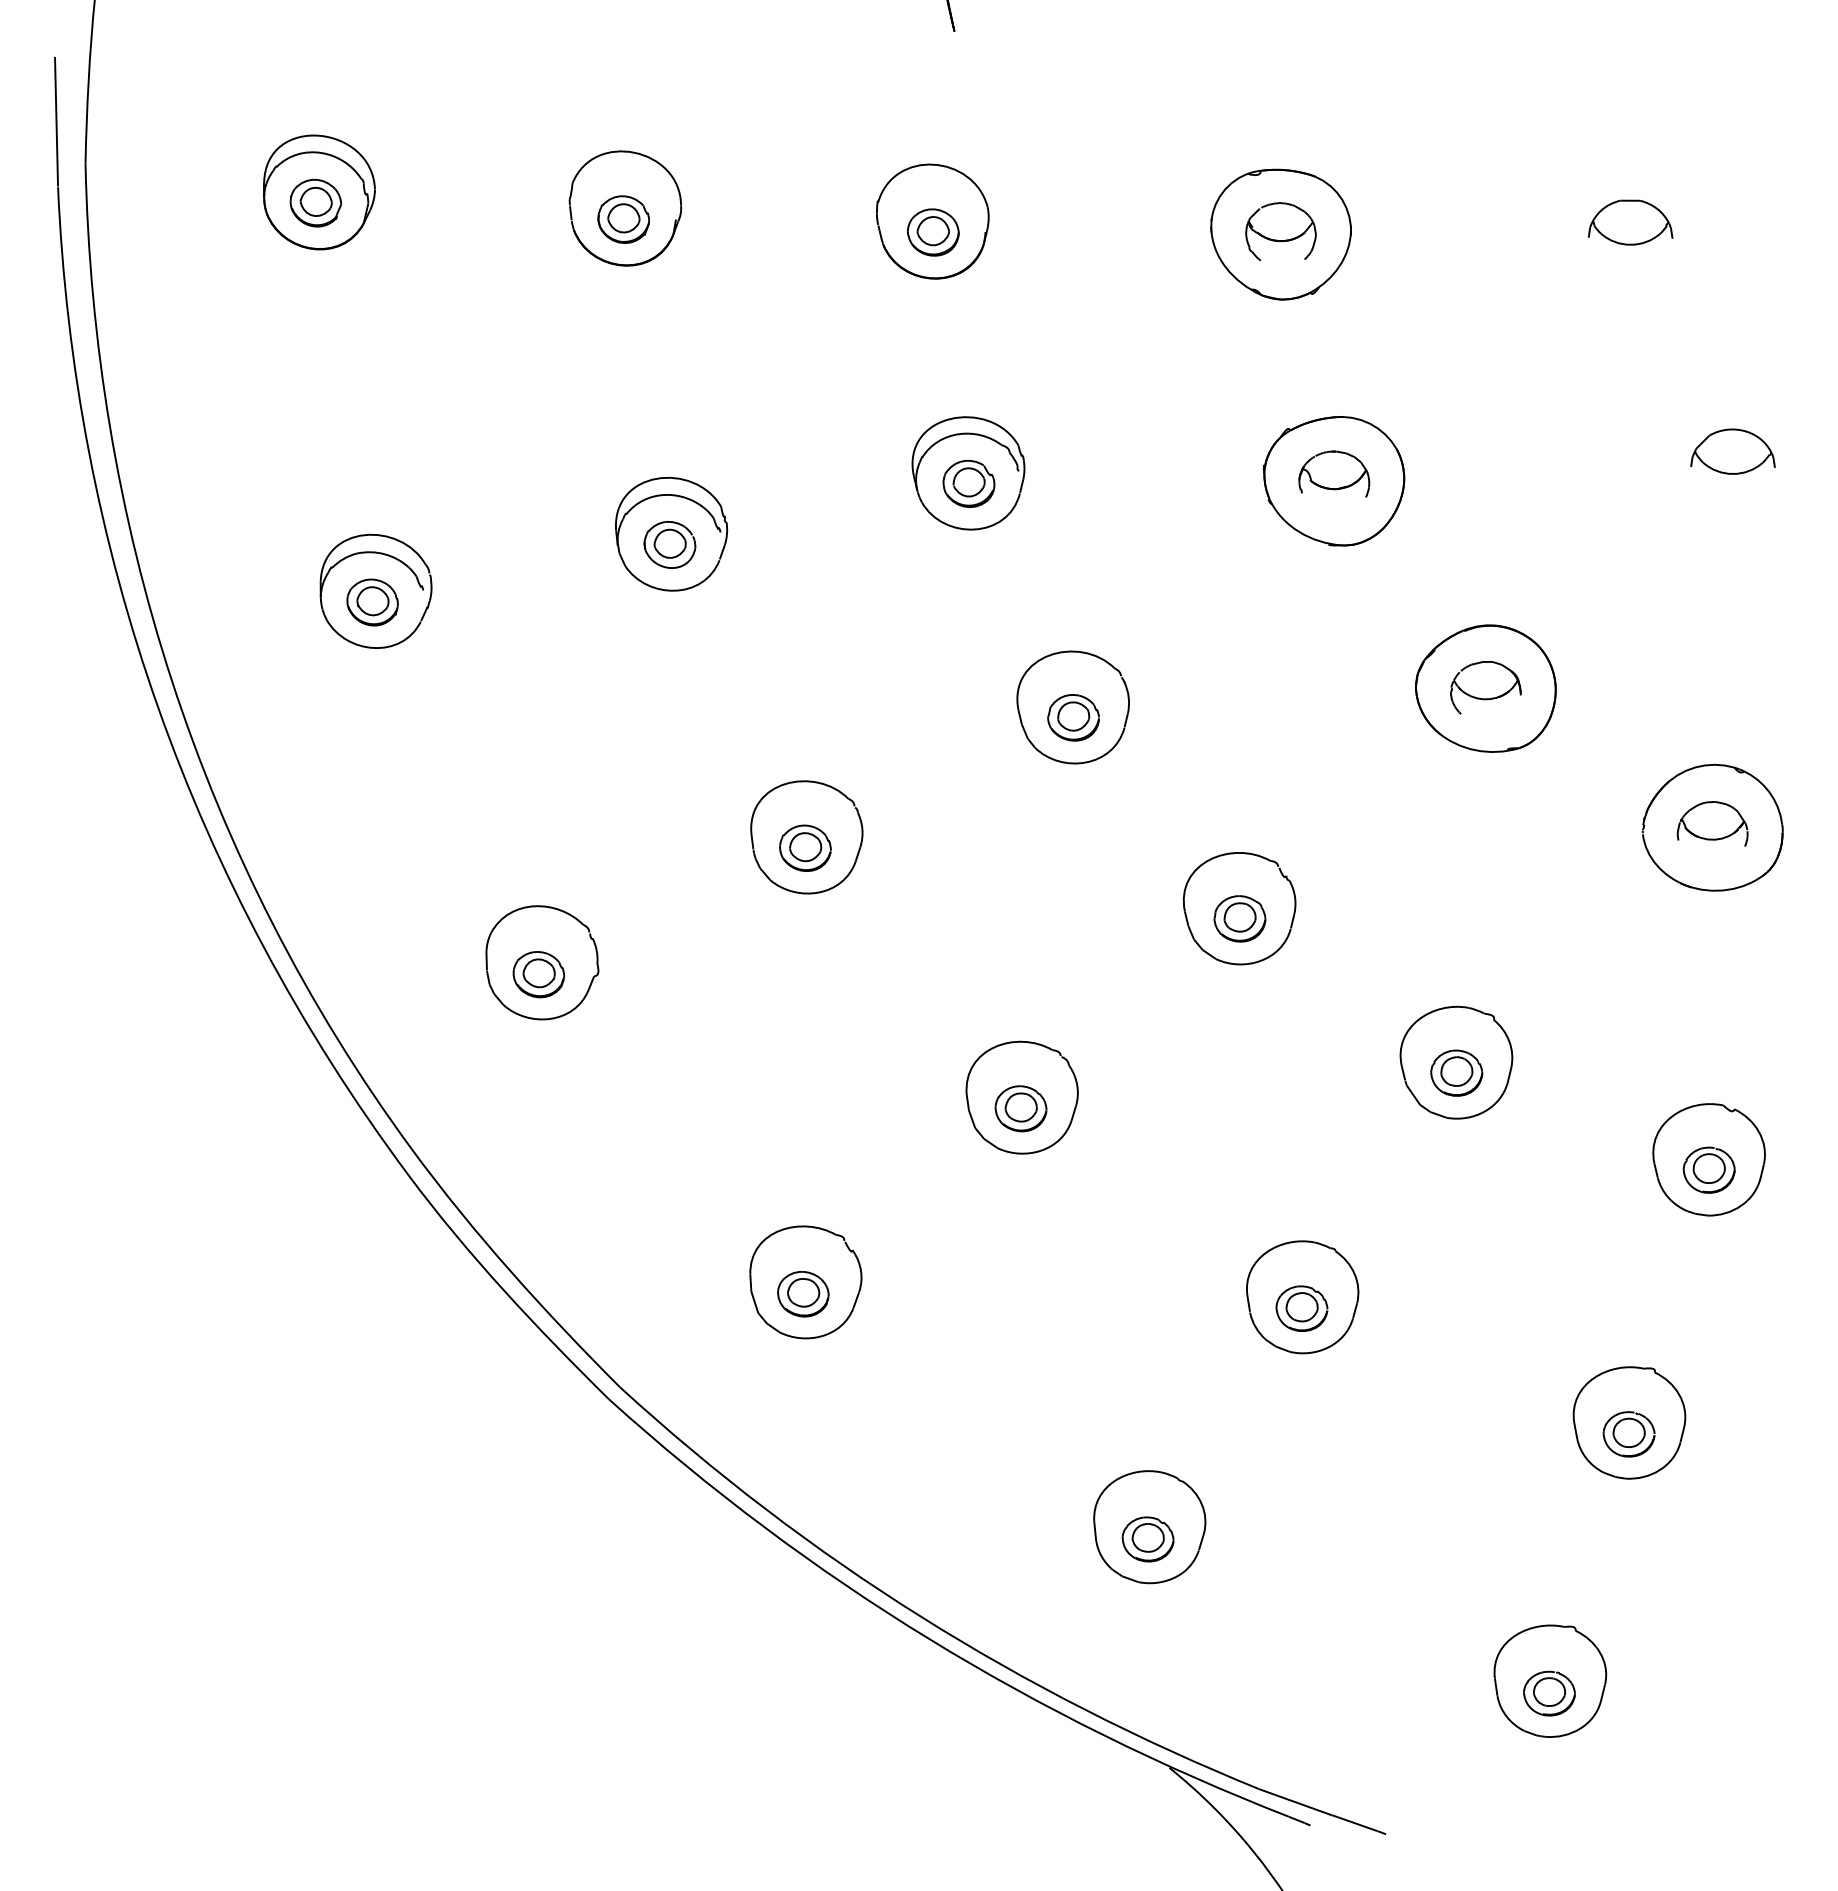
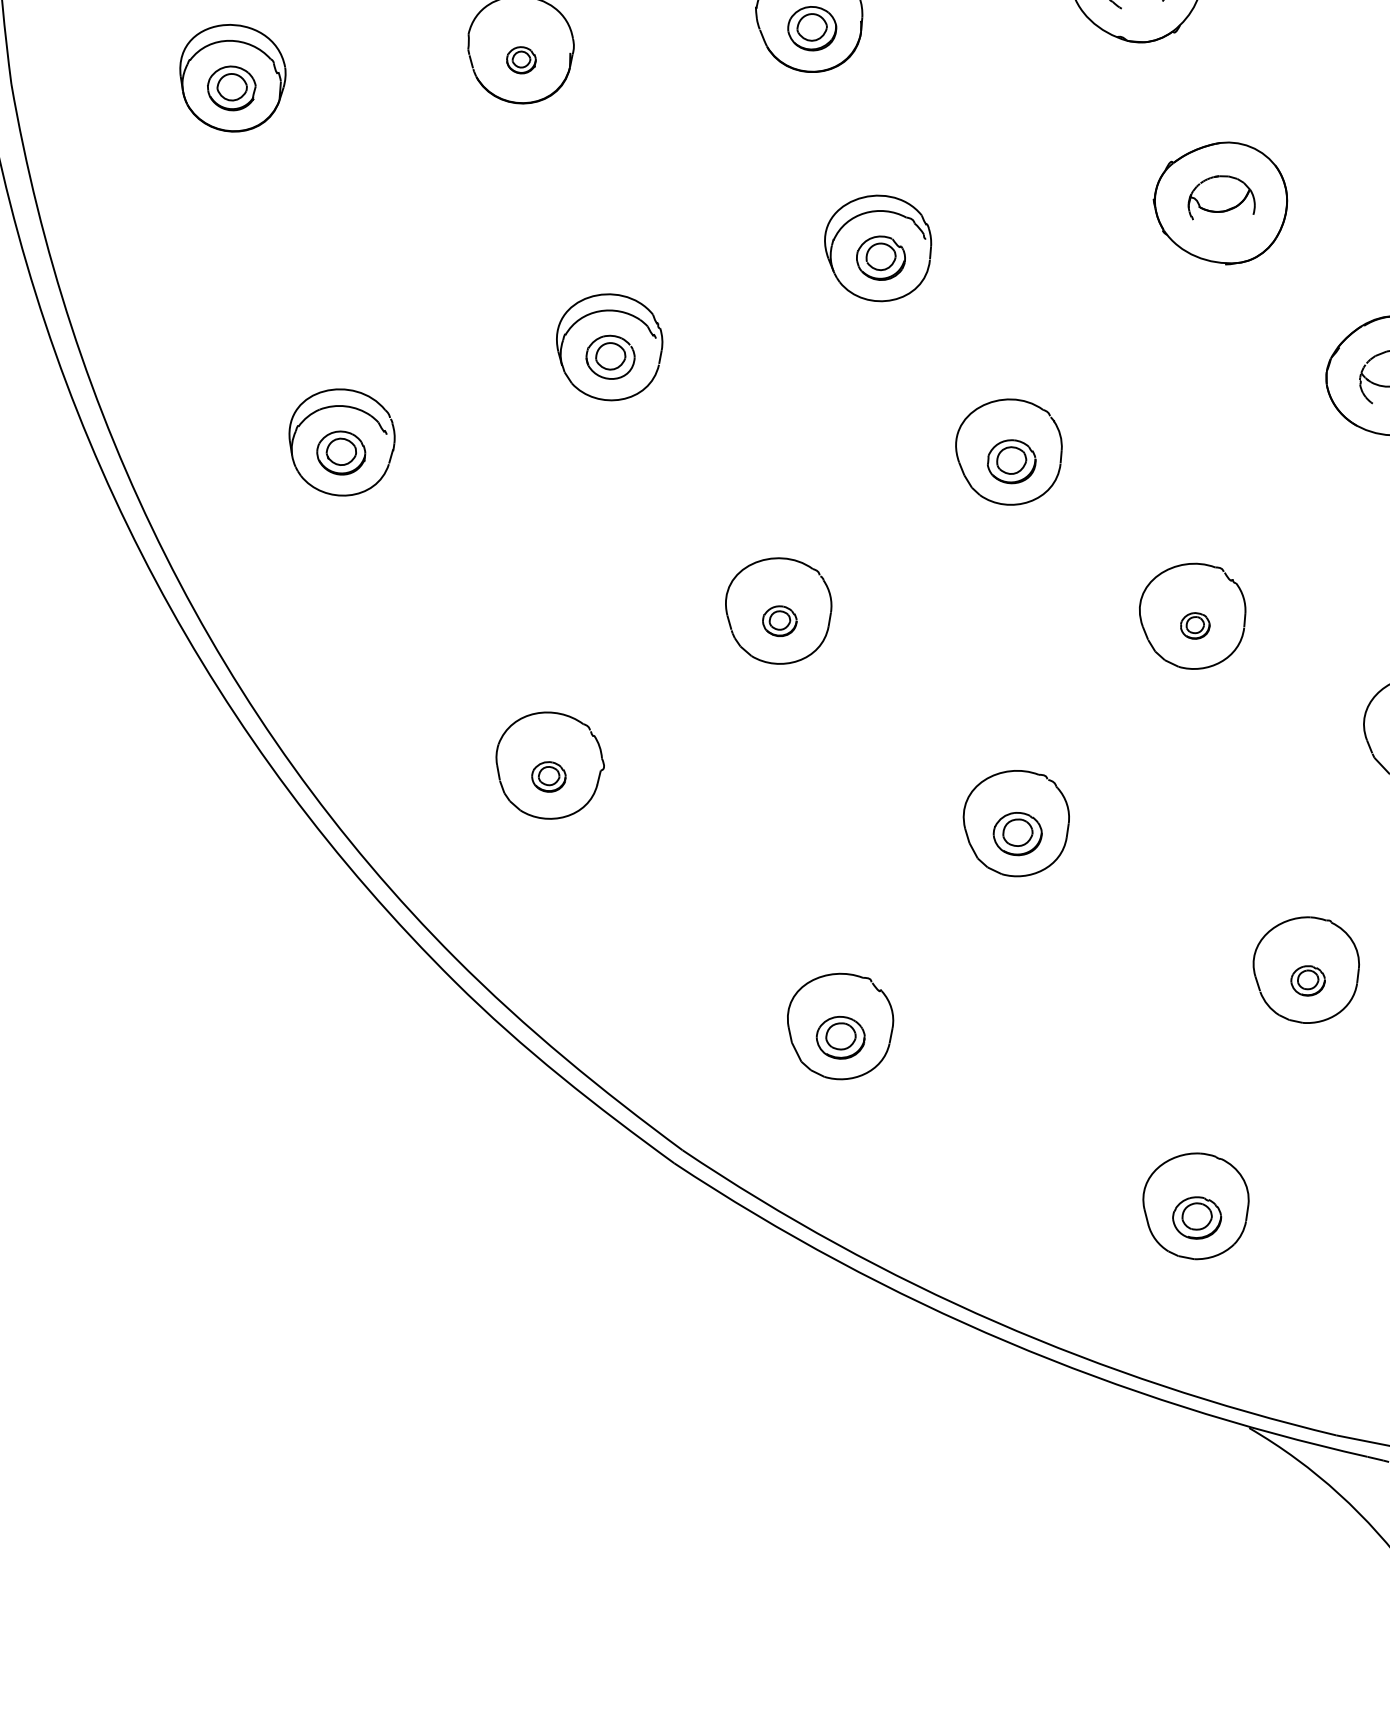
part: (623, 219) -> (521, 60), size x0.6
part: (805, 847) -> (779, 620), size x0.7
part: (1239, 918) -> (1194, 625), size x0.6
part: (538, 974) -> (548, 776), size x0.7
part: (1301, 1308) -> (1307, 980), size x0.7

